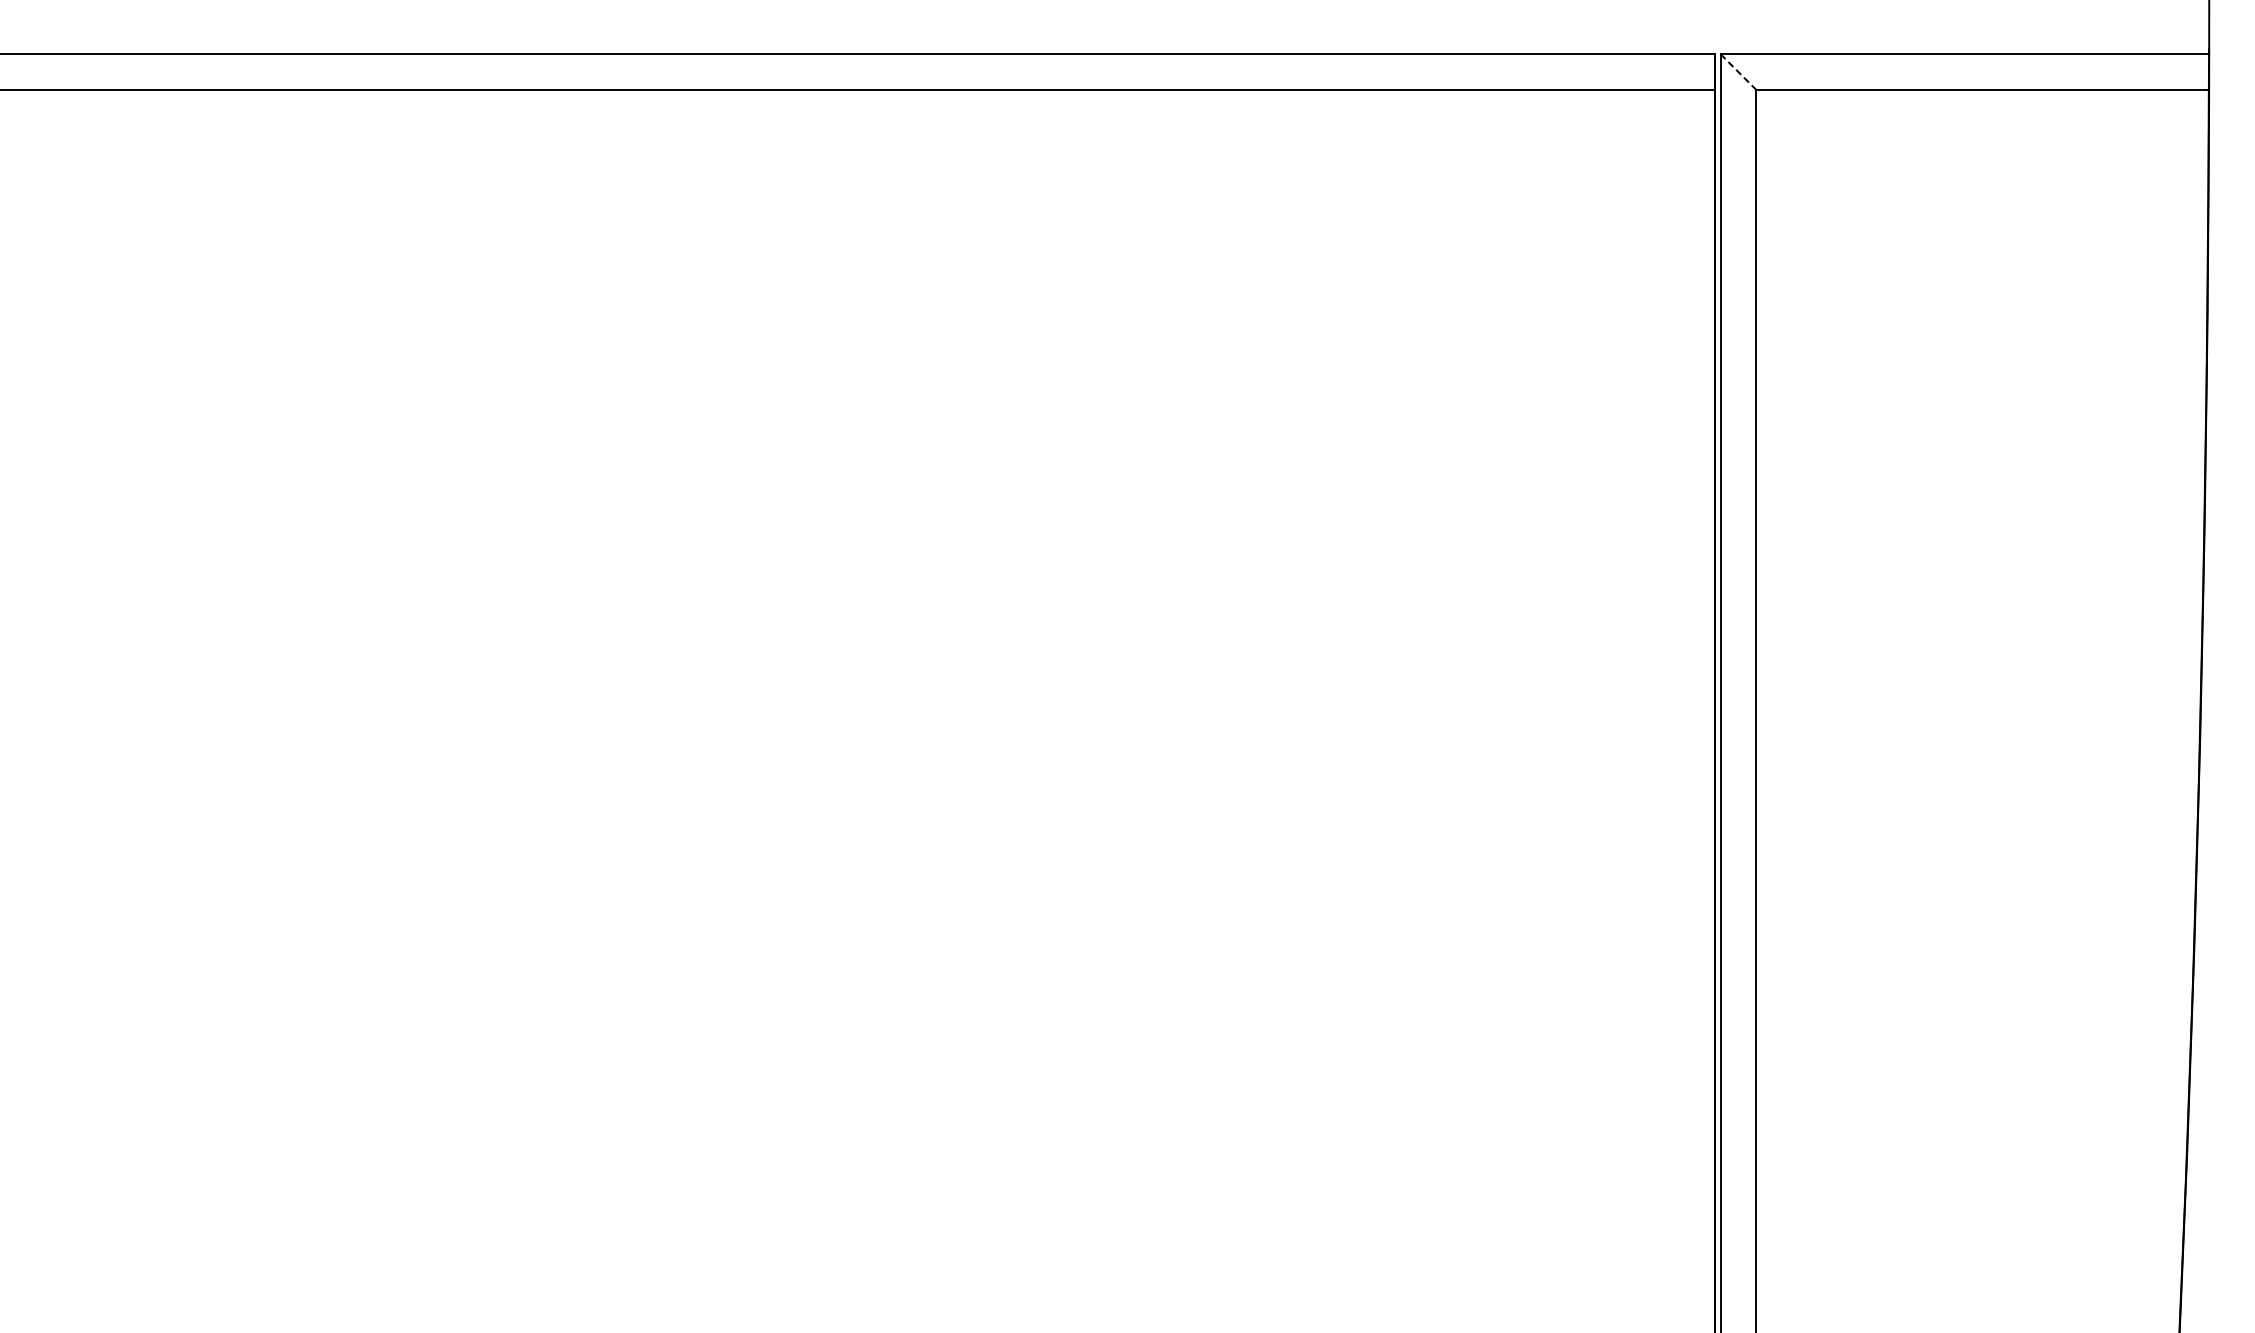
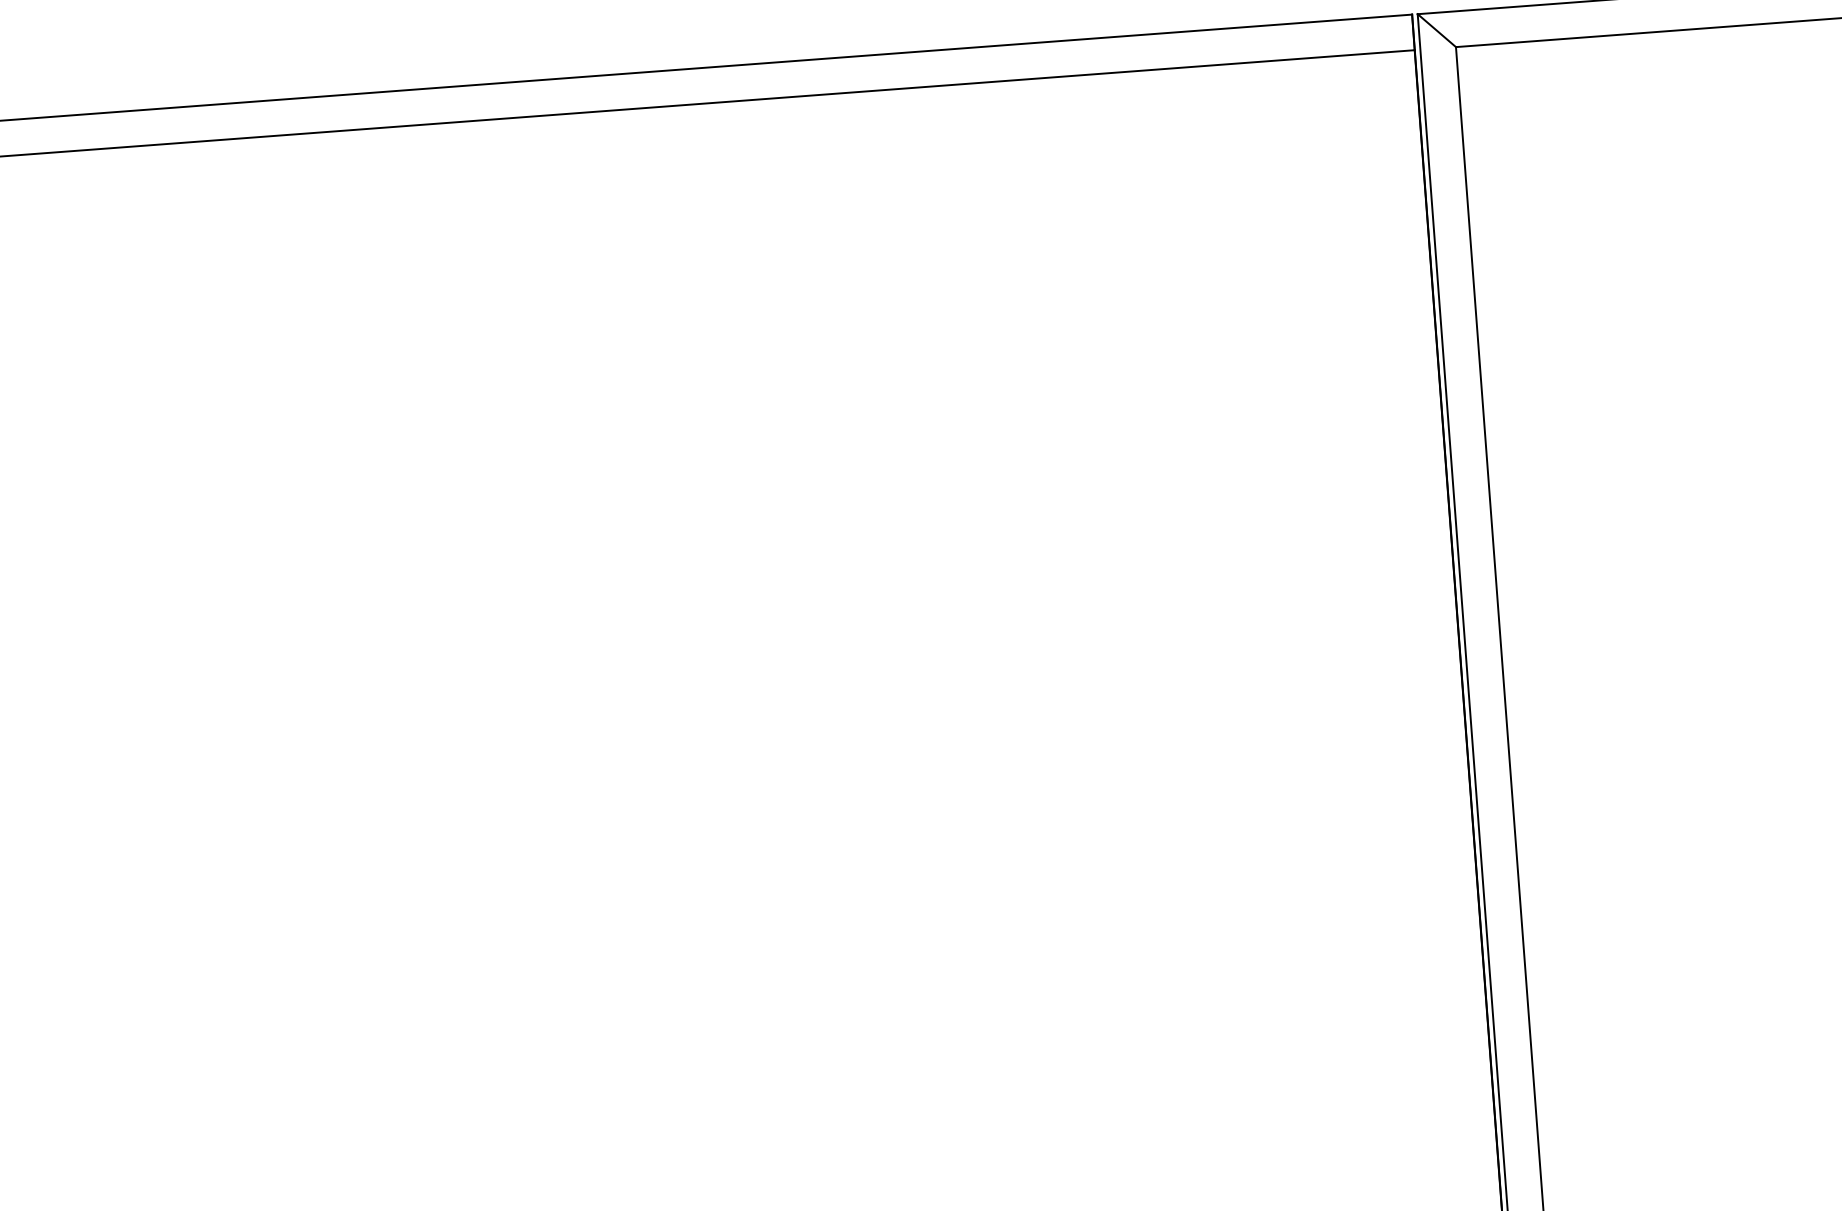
line: (1738, 72) -> (1436, 31), dashed -> solid

